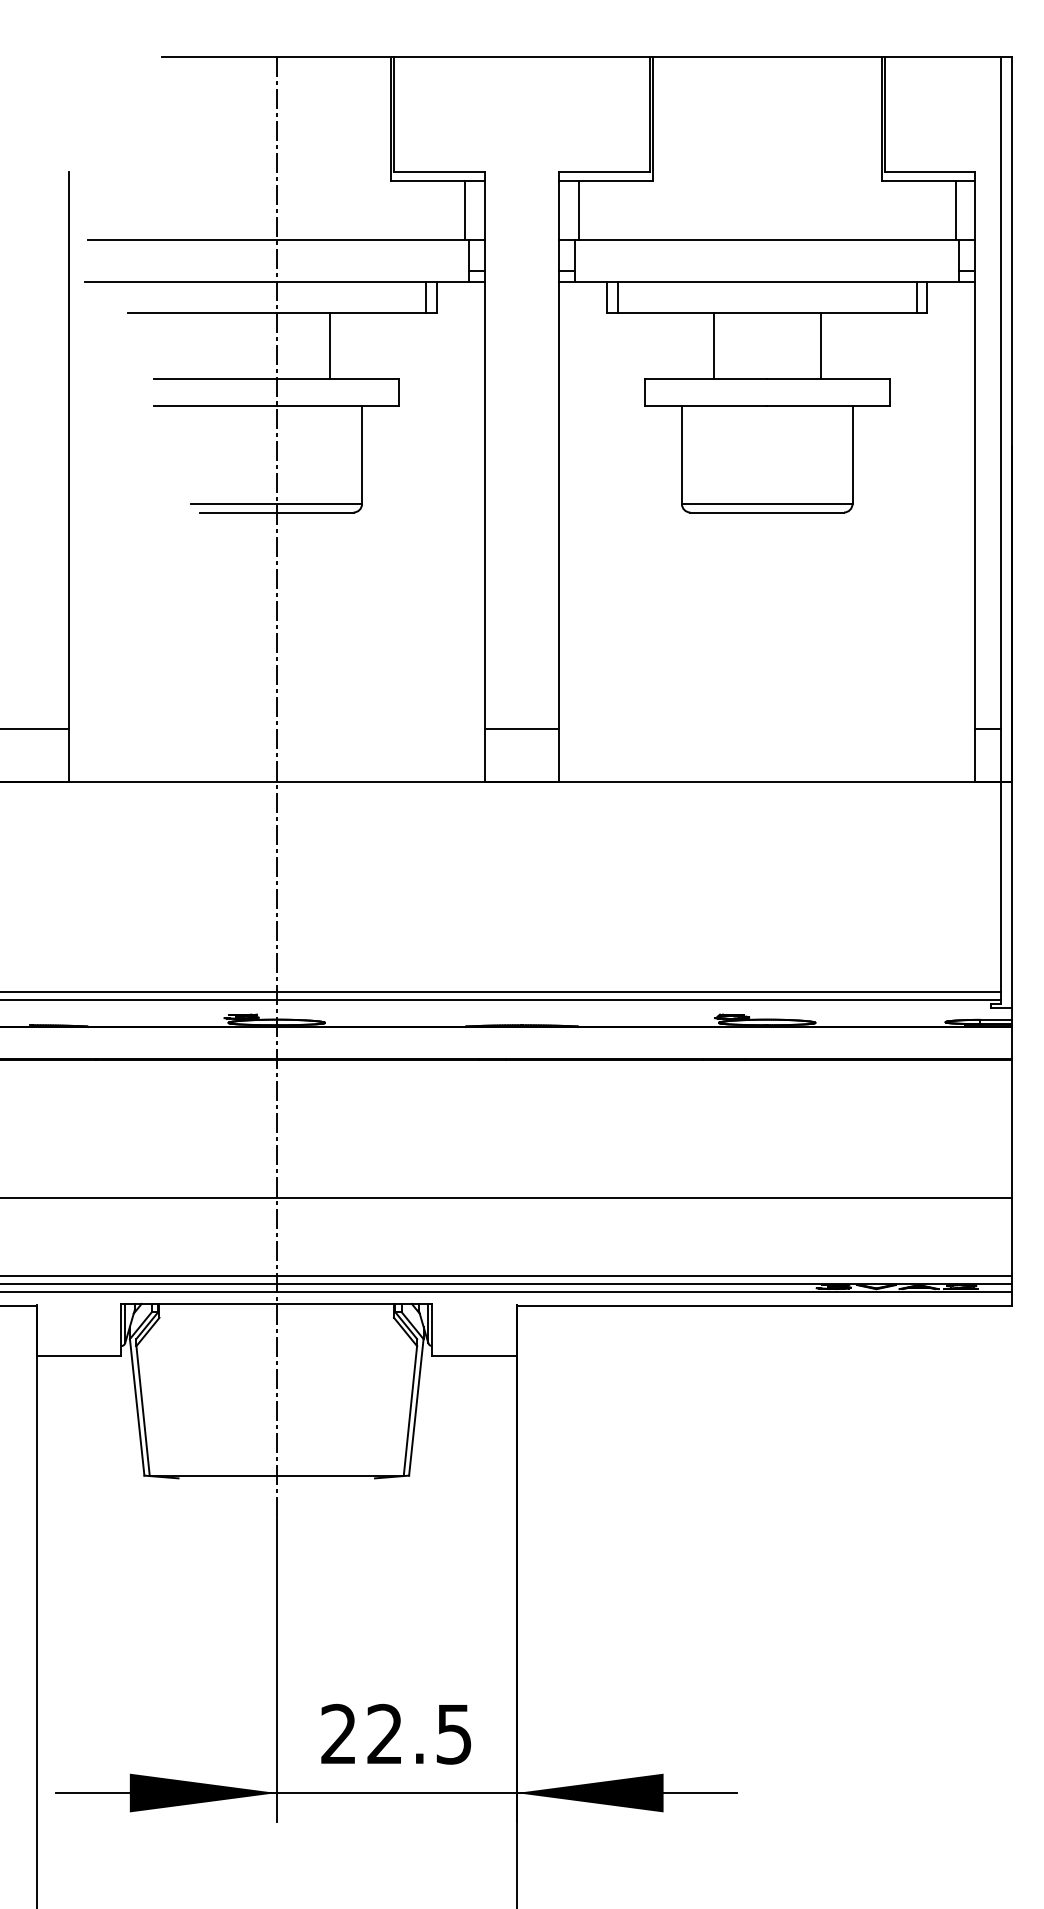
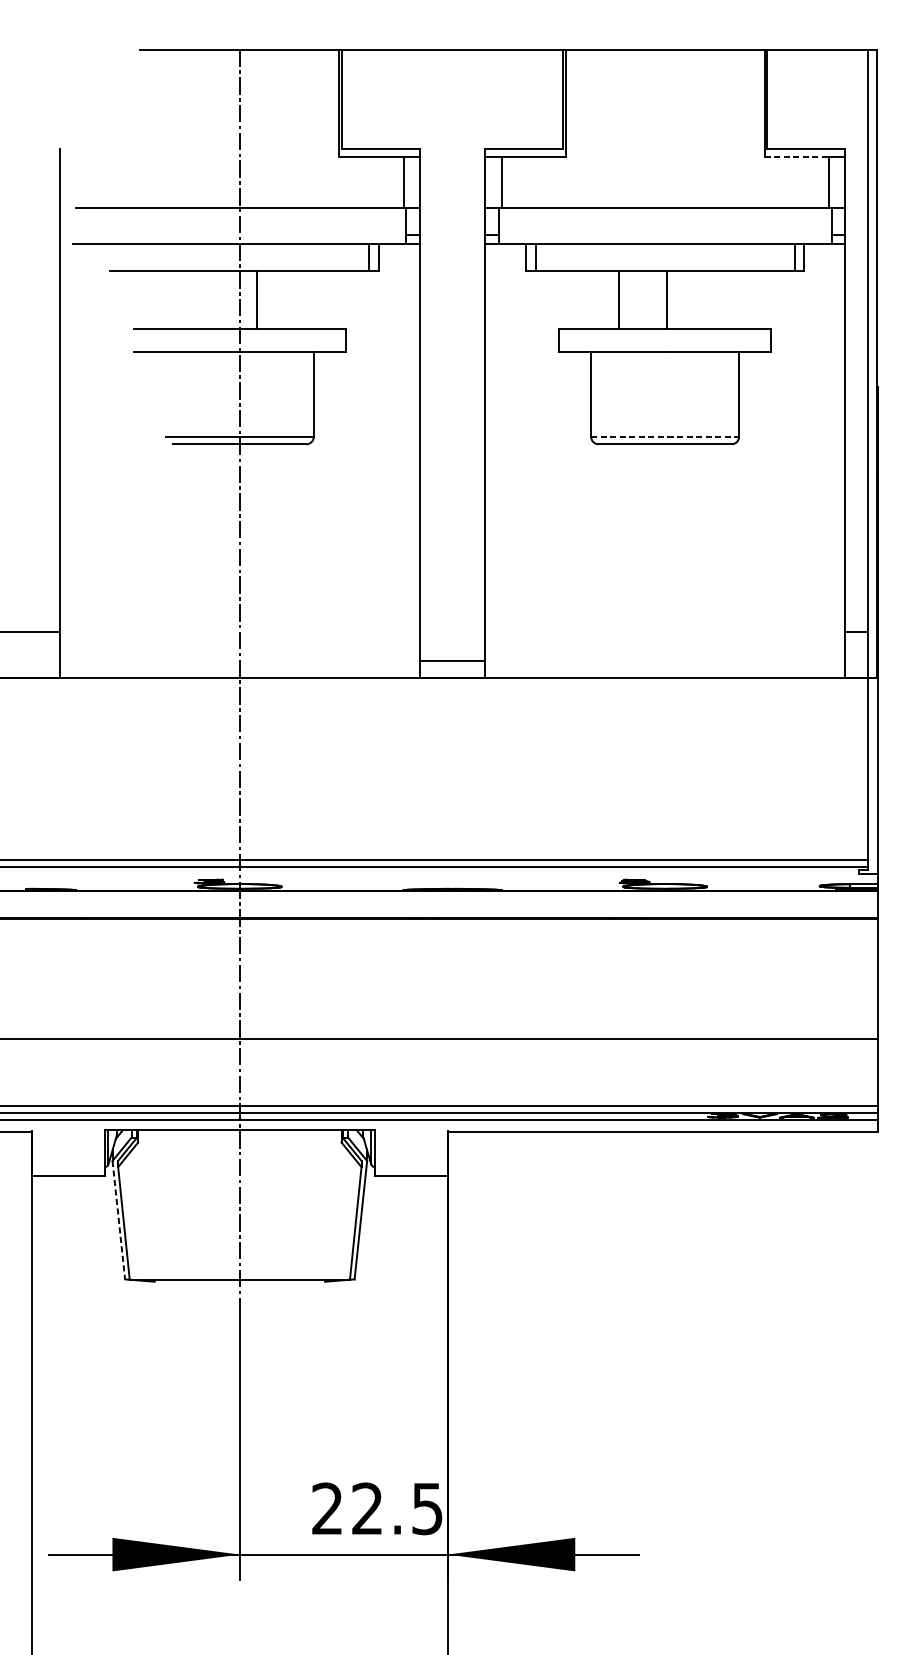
line: (919, 180) -> (797, 156), solid -> dashed
line: (330, 346) -> (257, 300), moved
line: (820, 346) -> (667, 300), moved
line: (767, 504) -> (665, 437), solid -> dashed
line: (521, 728) -> (452, 660), moved
line: (137, 1407) -> (119, 1220), solid -> dashed
text: (395, 1733) -> (376, 1508), moved

